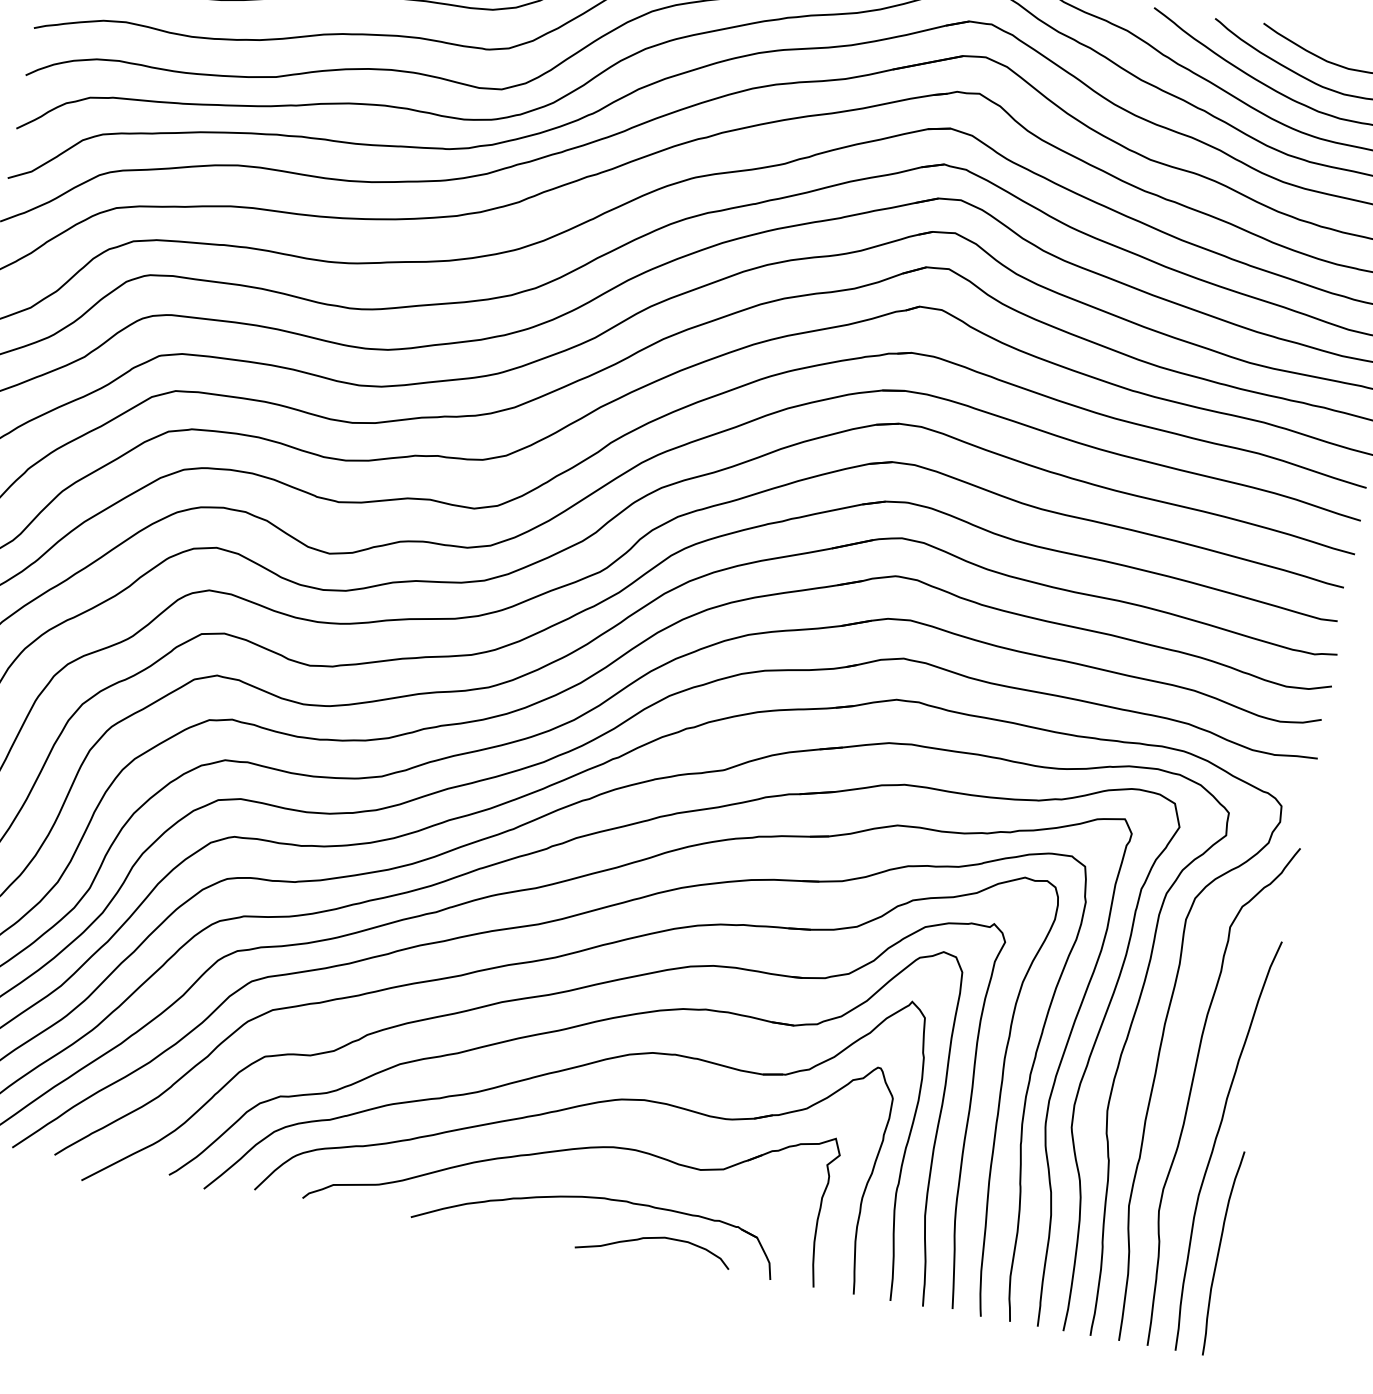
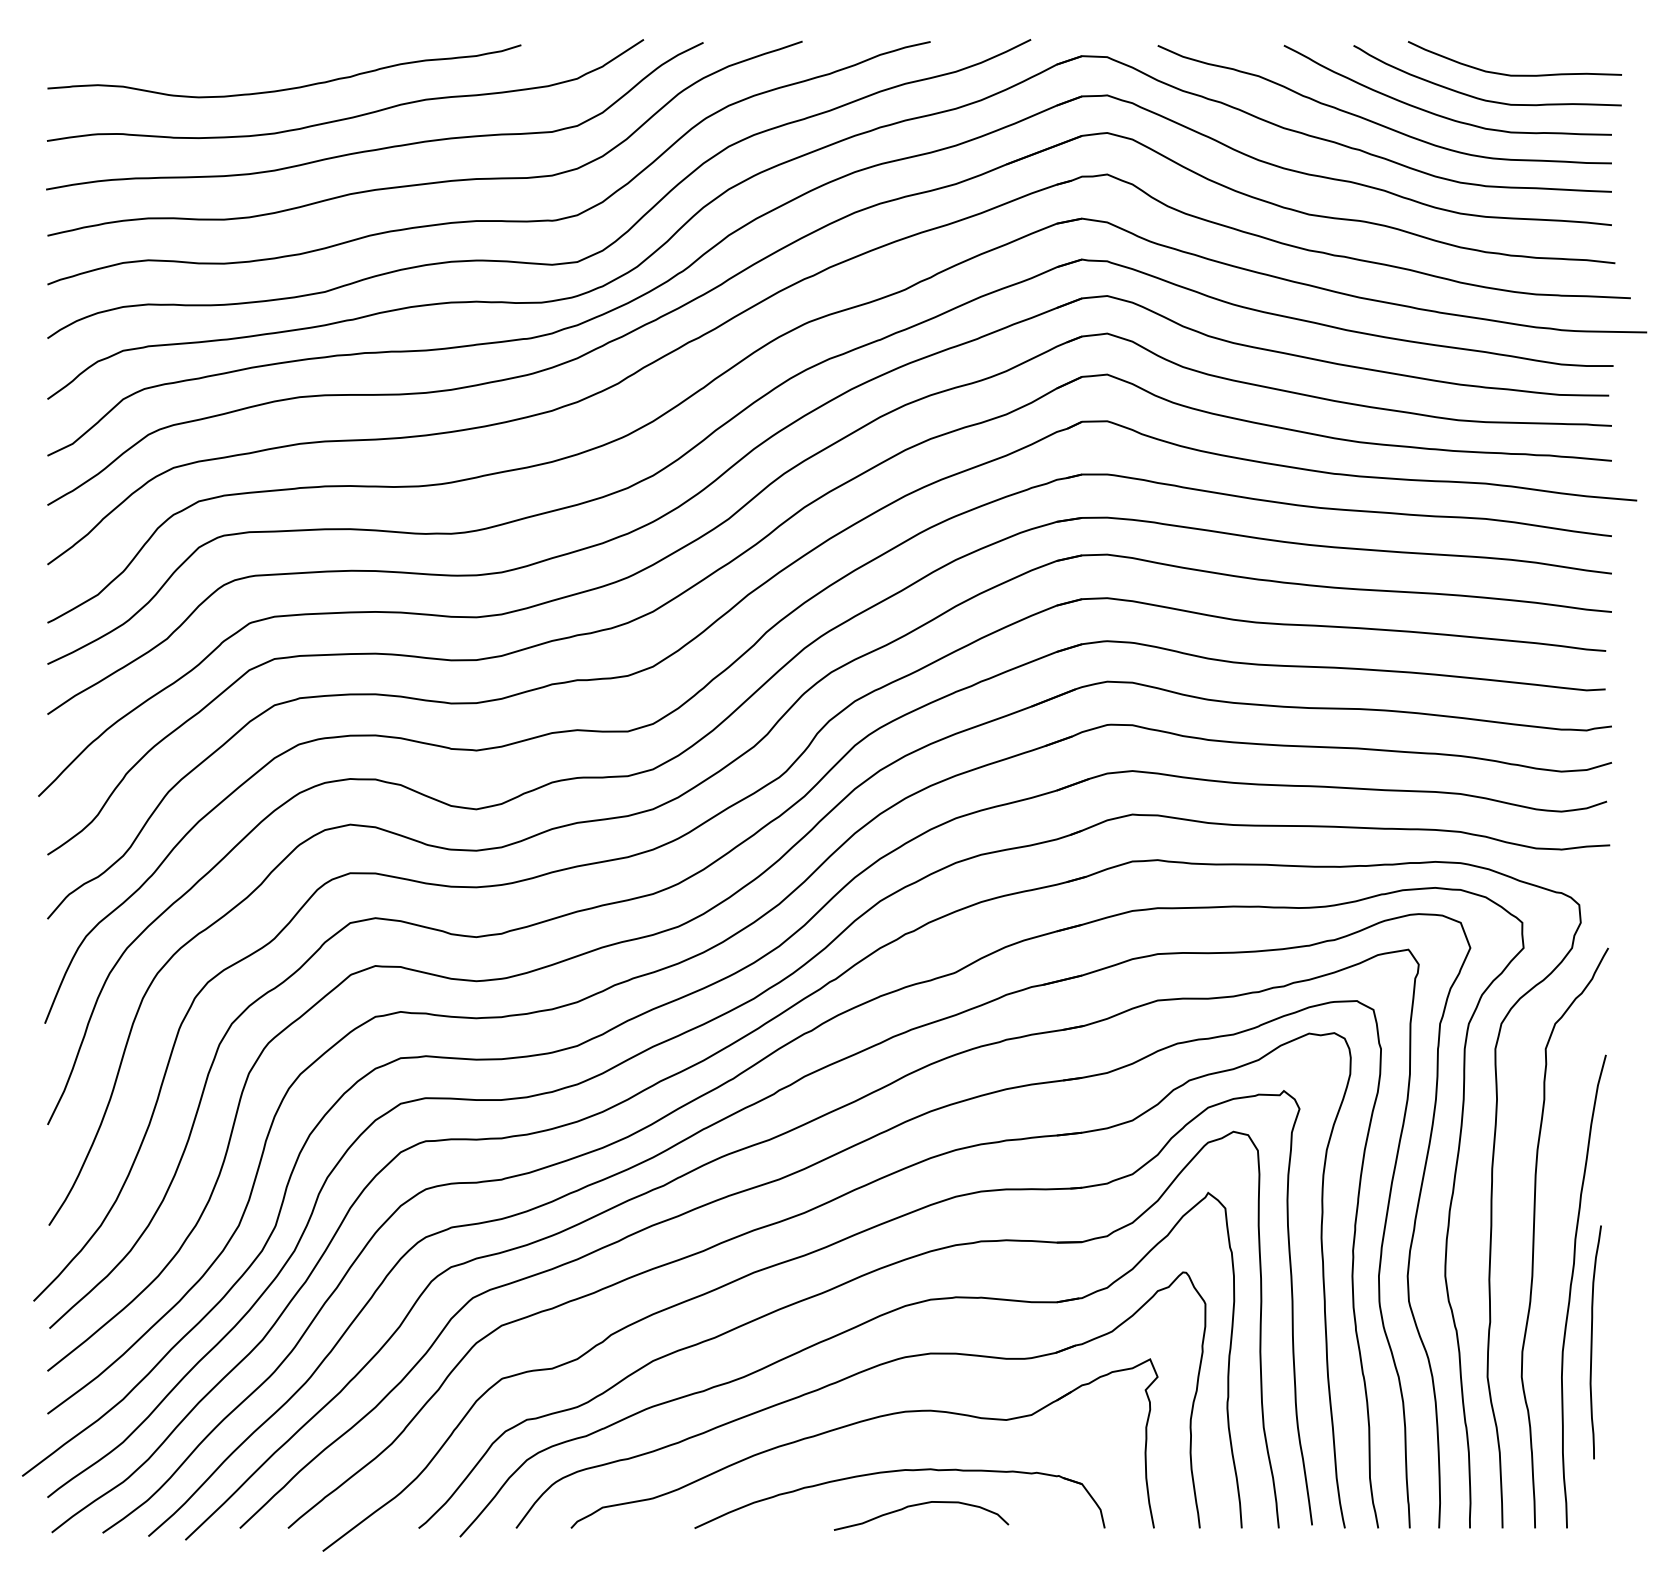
curve: (653, 1238) -> (919, 1505), moved
curve: (1219, 1252) -> (1592, 1342), moved

